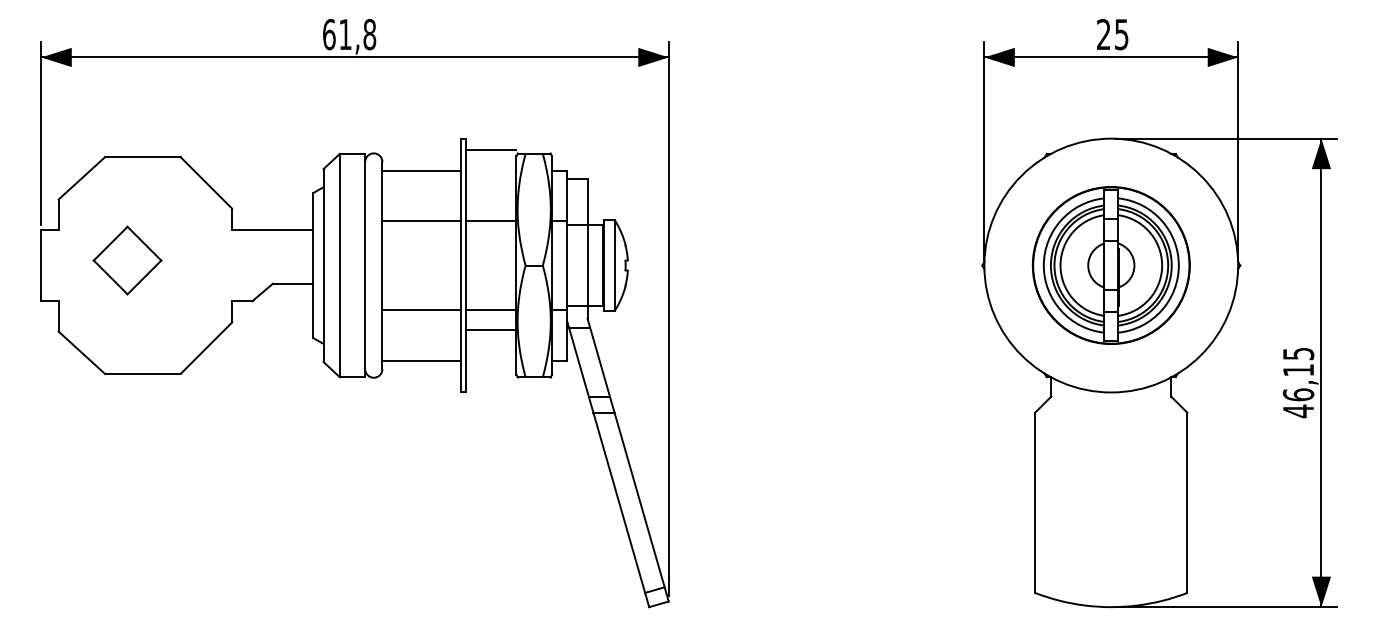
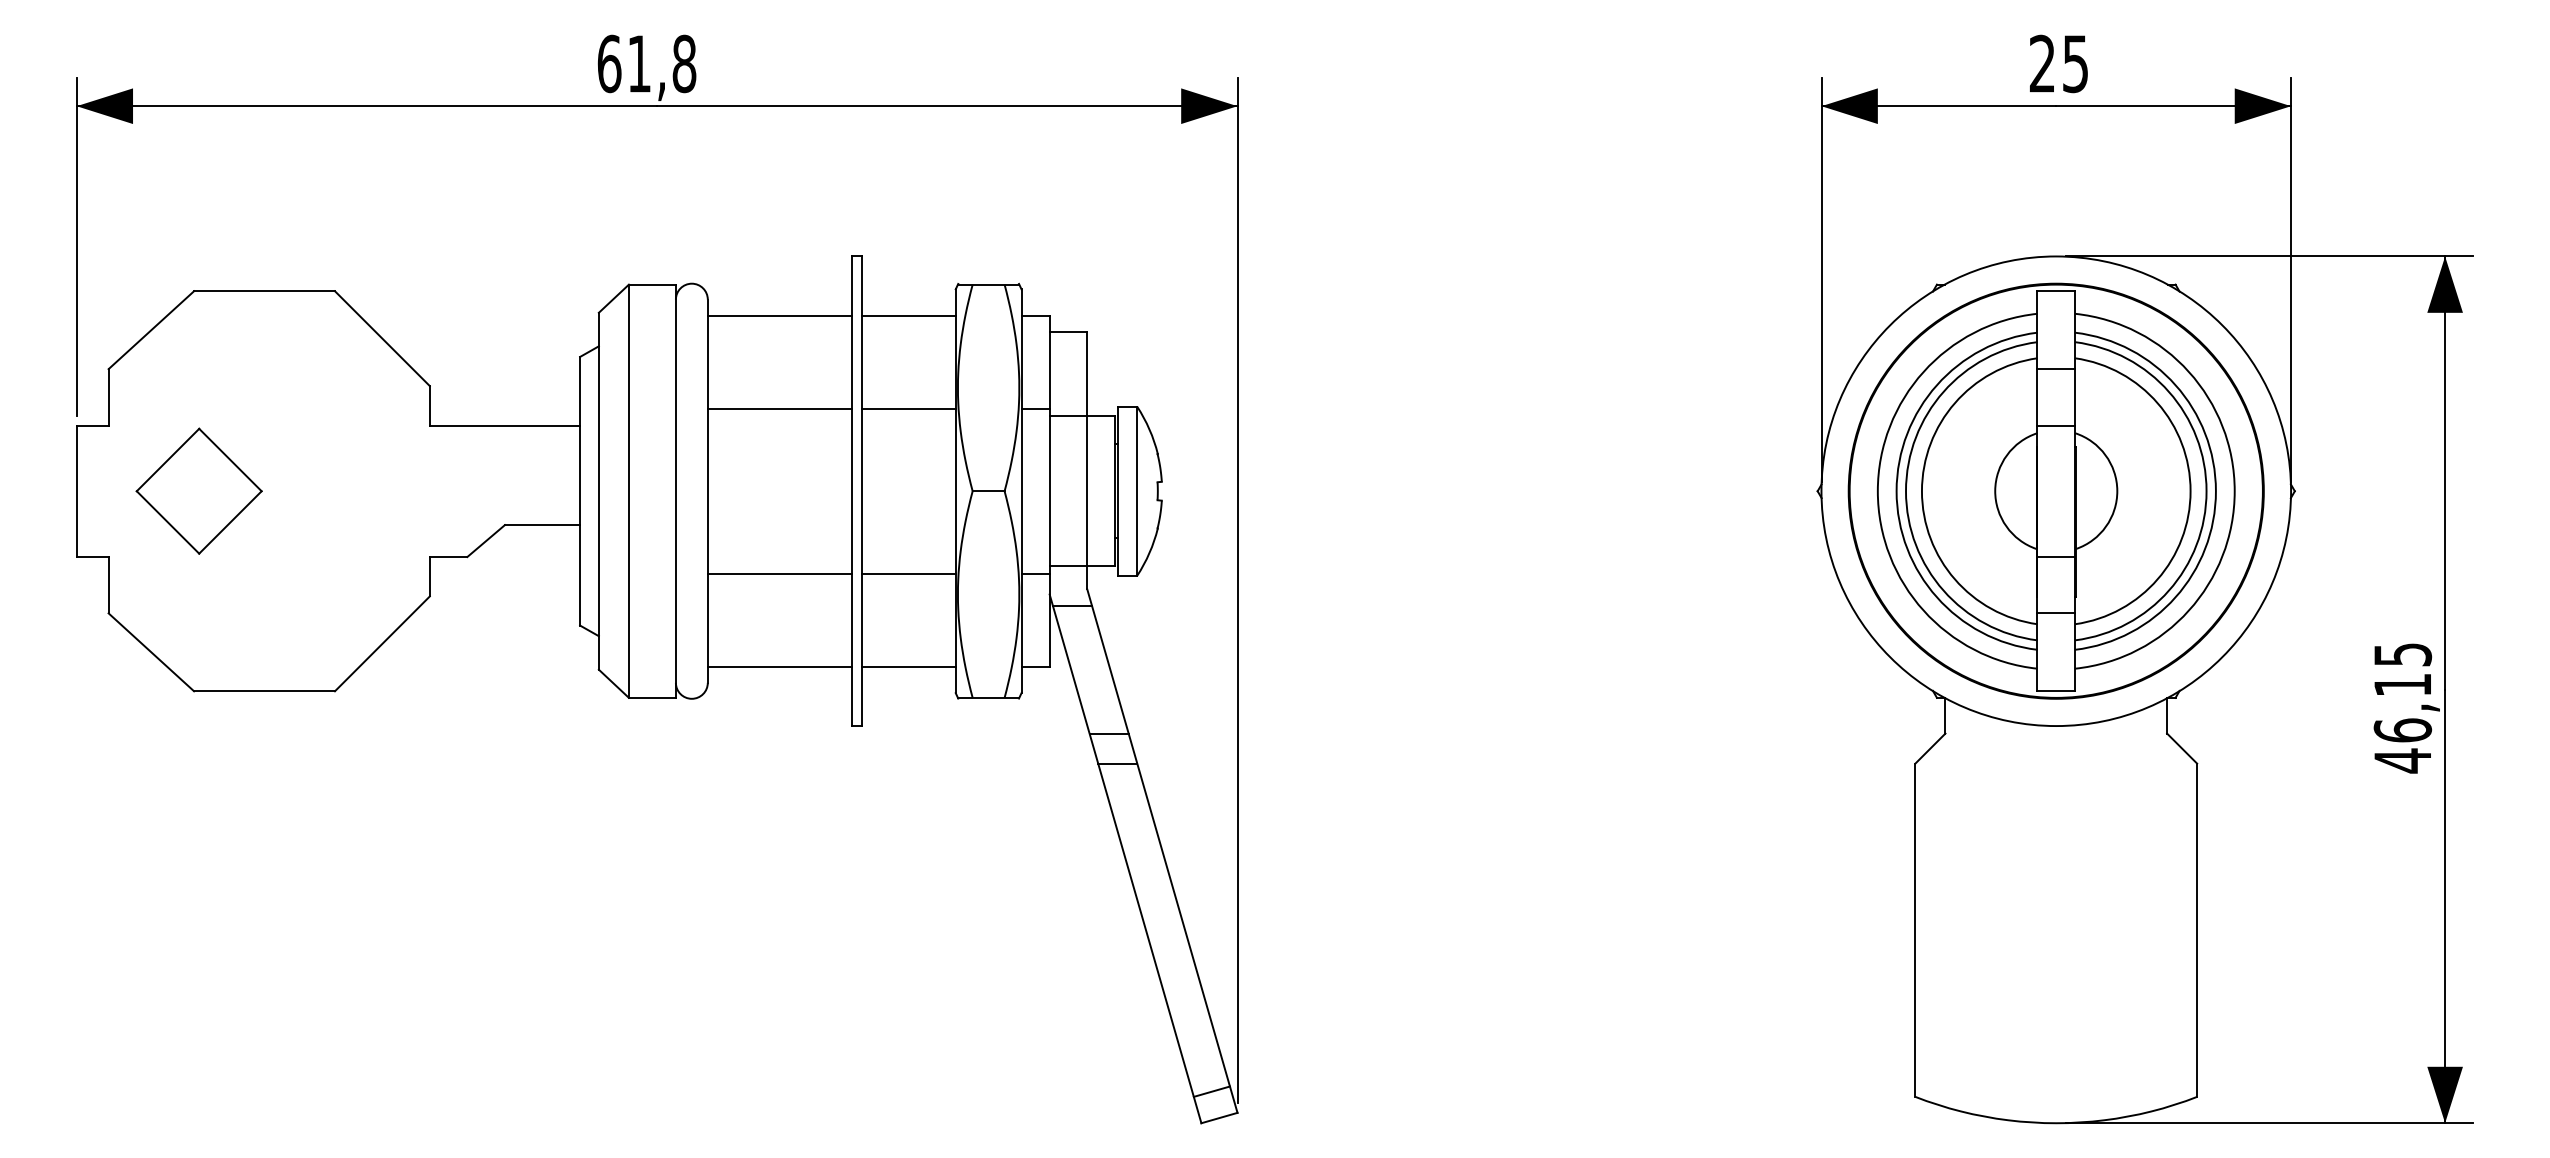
line: (490, 149) -> (907, 315), moved
part: (127, 260) -> (199, 491), moved
part: (1111, 265) -> (2056, 491), size x1.43
line: (490, 329) -> (907, 666), moved

